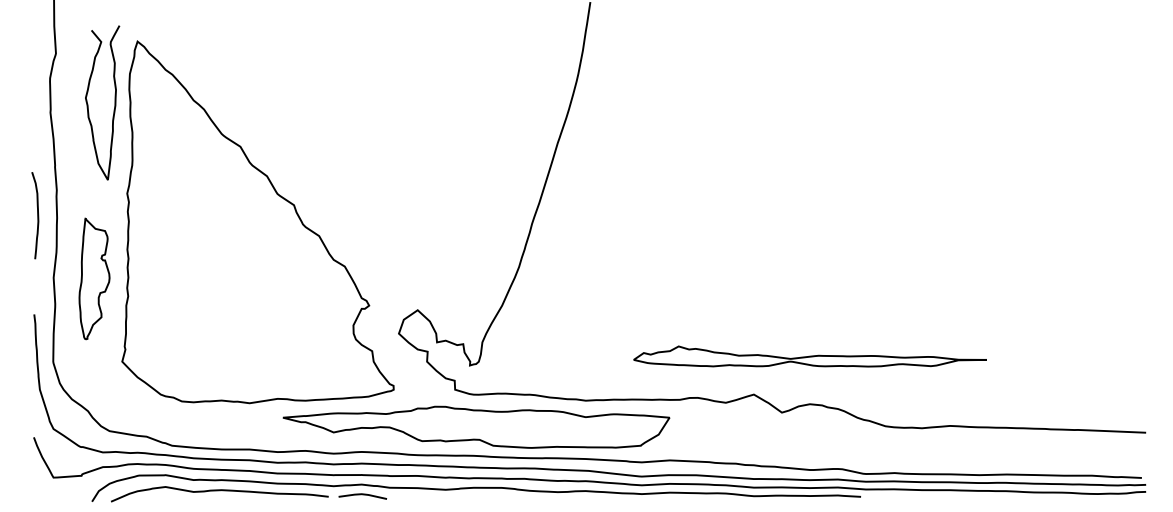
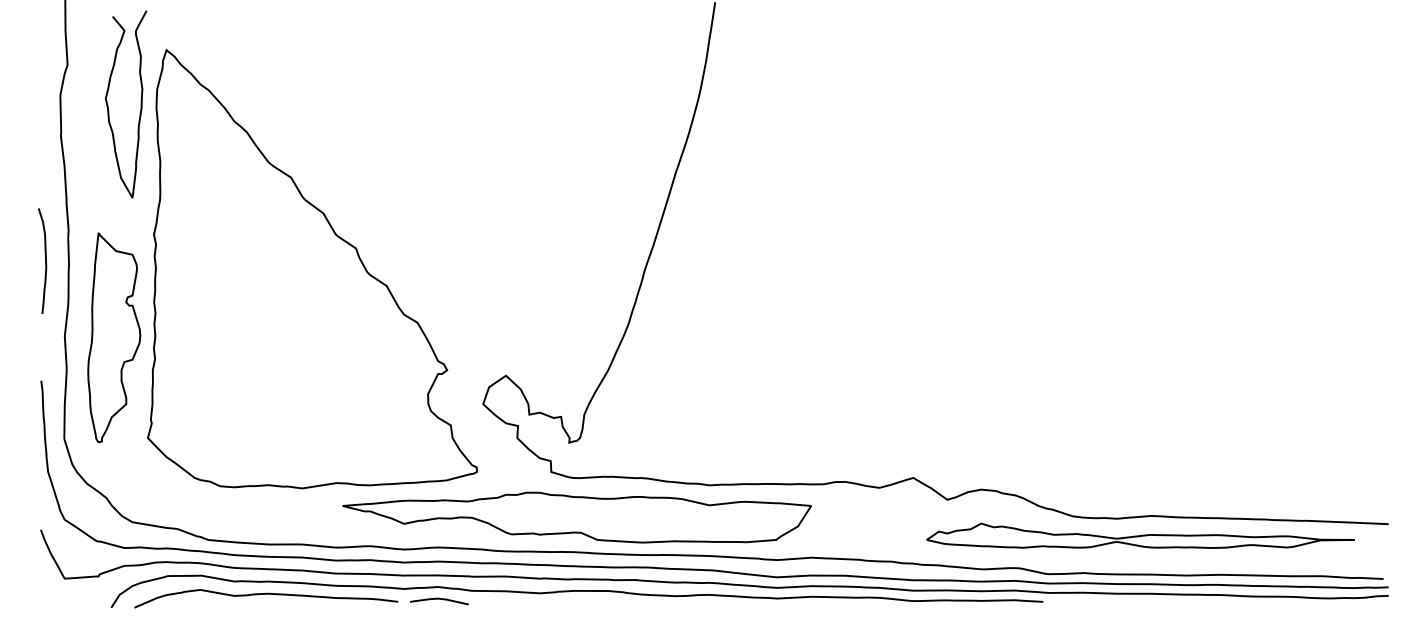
curve: (114, 102) -> (140, 104), moved
part: (94, 278) -> (114, 337), size x1.43
part: (810, 356) -> (1140, 535), moved

